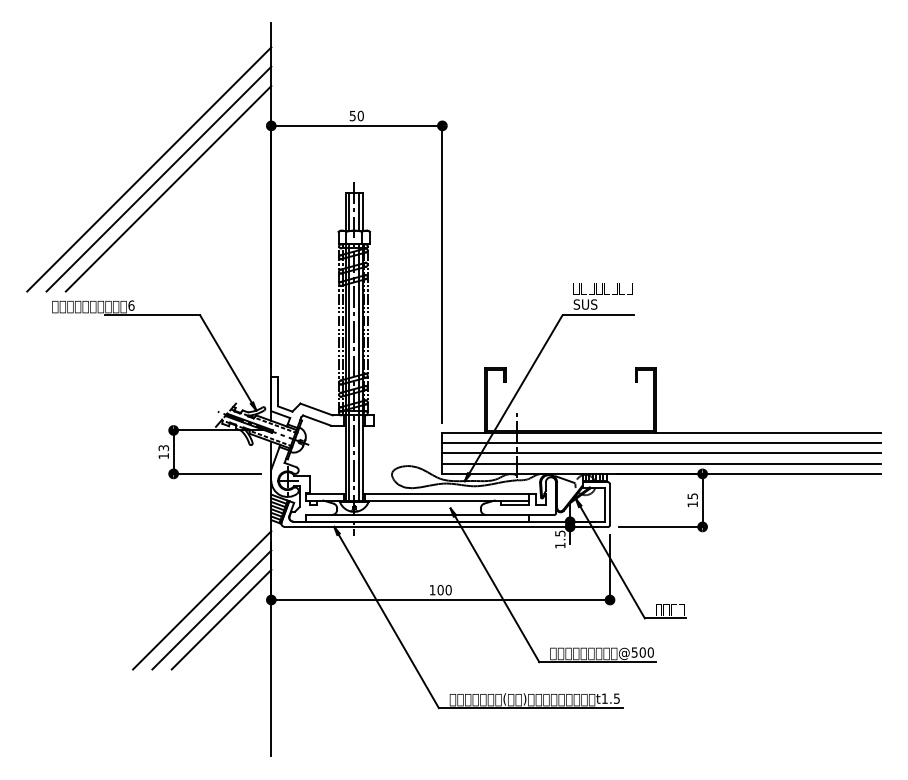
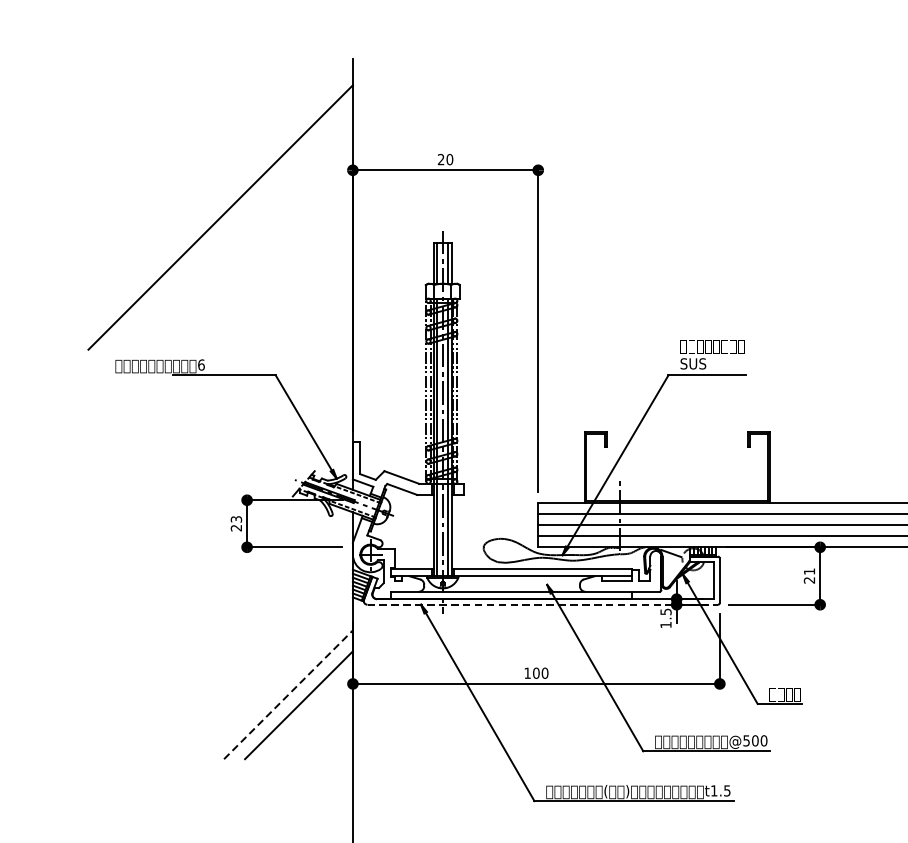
text: (352, 115) -> (440, 159), 50 -> 20
line: (158, 178) -> (230, 227), removed
line: (168, 188) -> (241, 238), removed
text: (163, 456) -> (236, 528), 13 -> 23
text: (692, 500) -> (809, 576), 15 -> 21
line: (446, 526) -> (542, 604), solid -> dashed
line: (202, 600) -> (278, 684), removed
line: (212, 609) -> (289, 694), solid -> dashed

